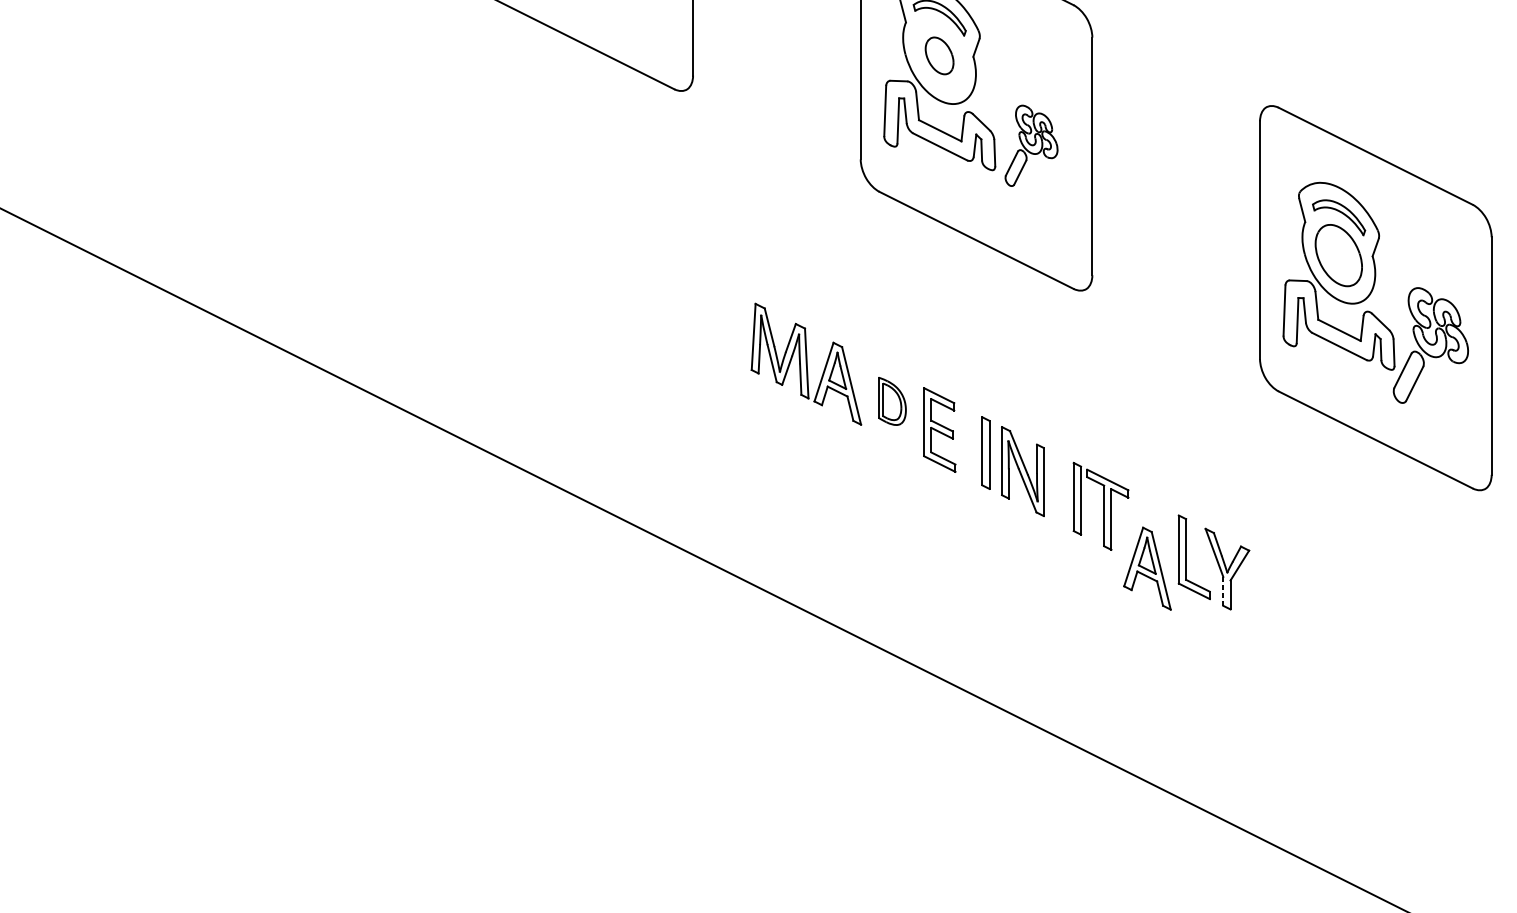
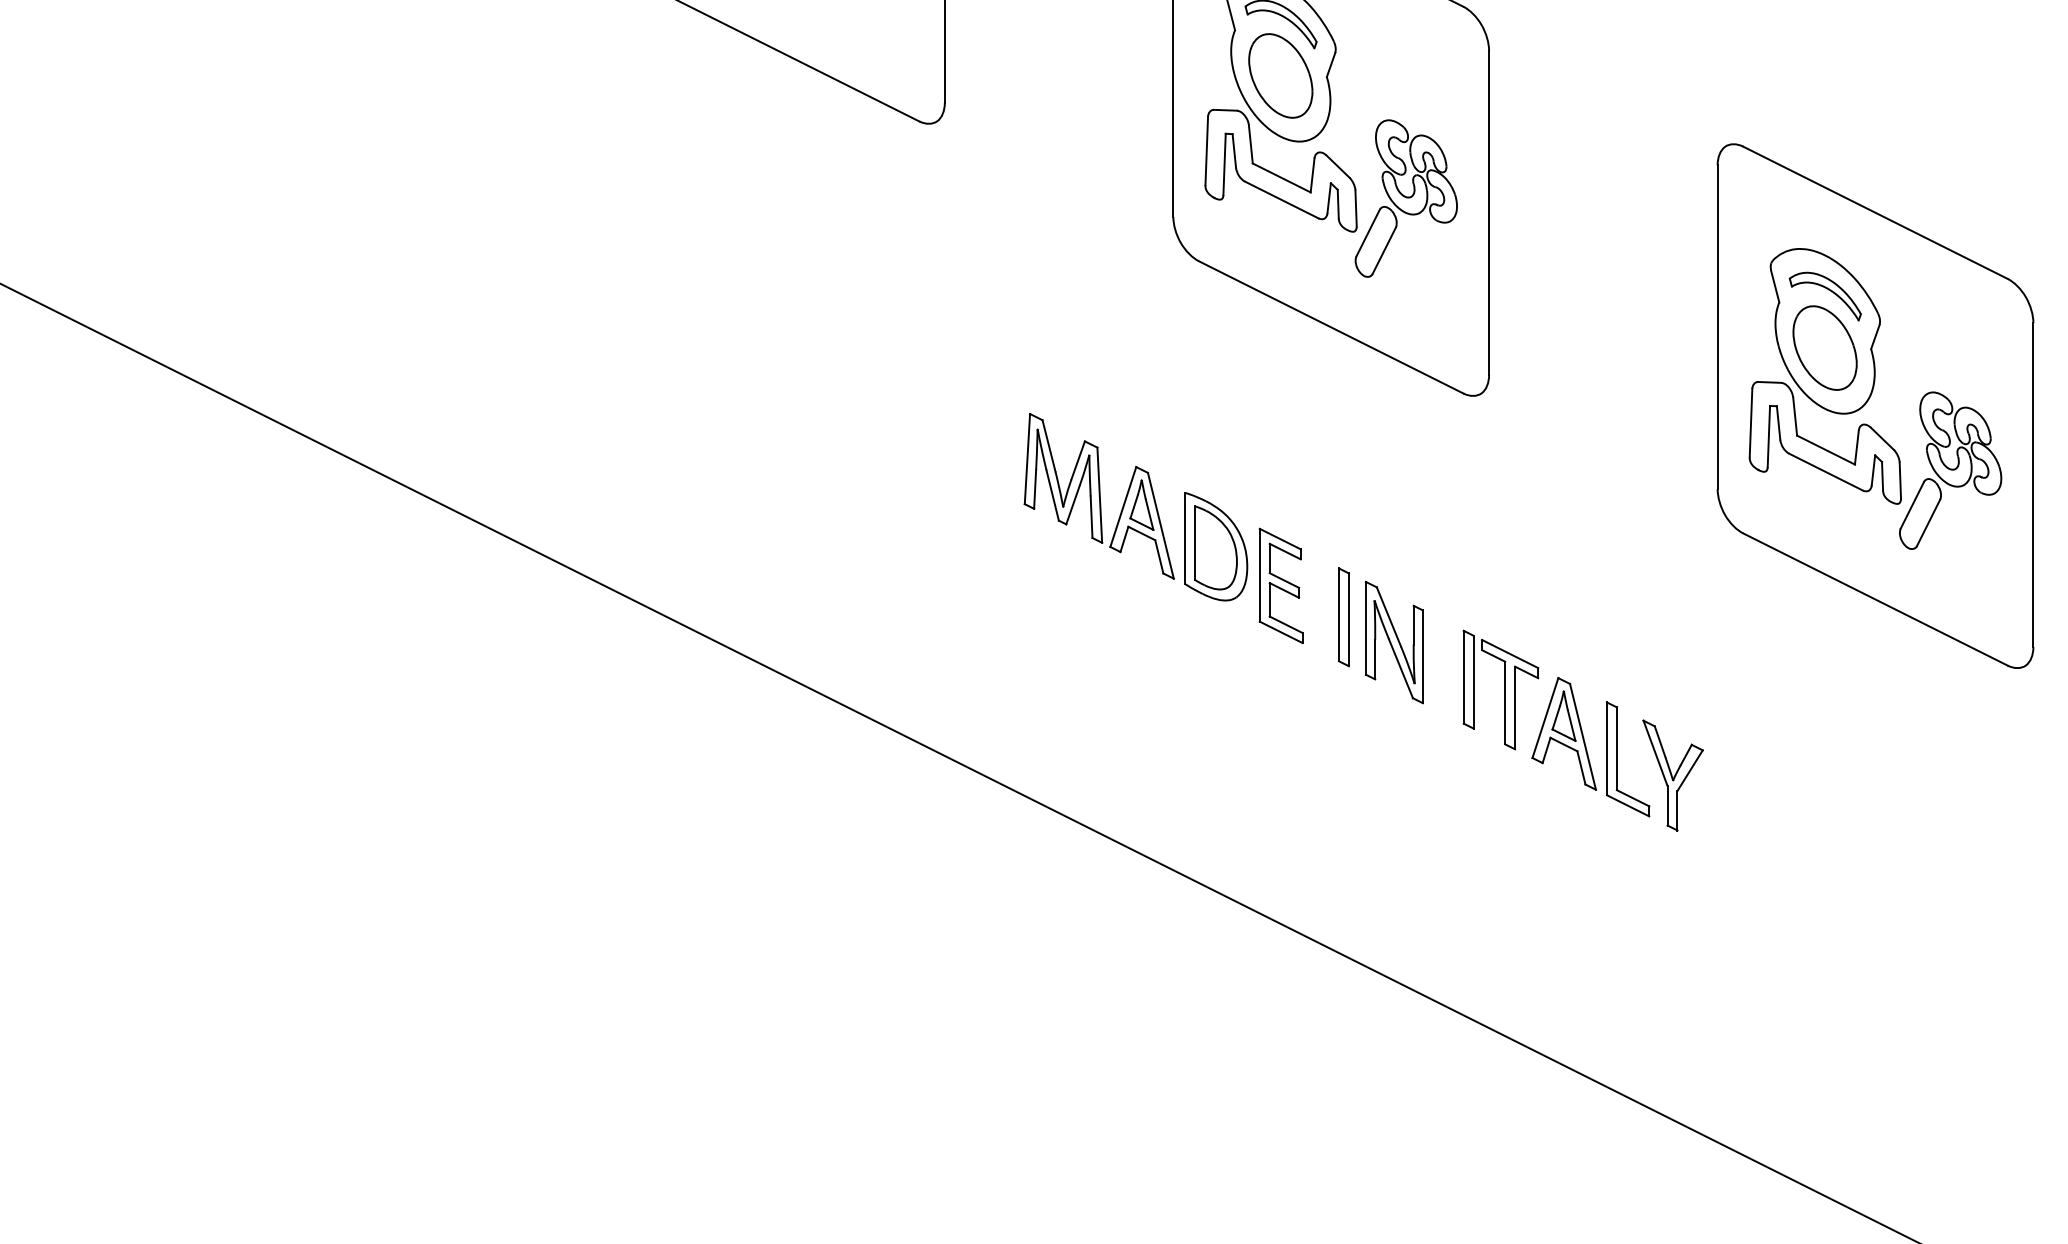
part: (939, 55) -> (1280, 75), size x1.67
part: (1031, 145) -> (1405, 198), size x1.43
part: (892, 401) -> (1216, 546), size x1.67
part: (1146, 568) -> (1563, 733), moved
line: (1223, 591) -> (1667, 805), dashed -> solid

